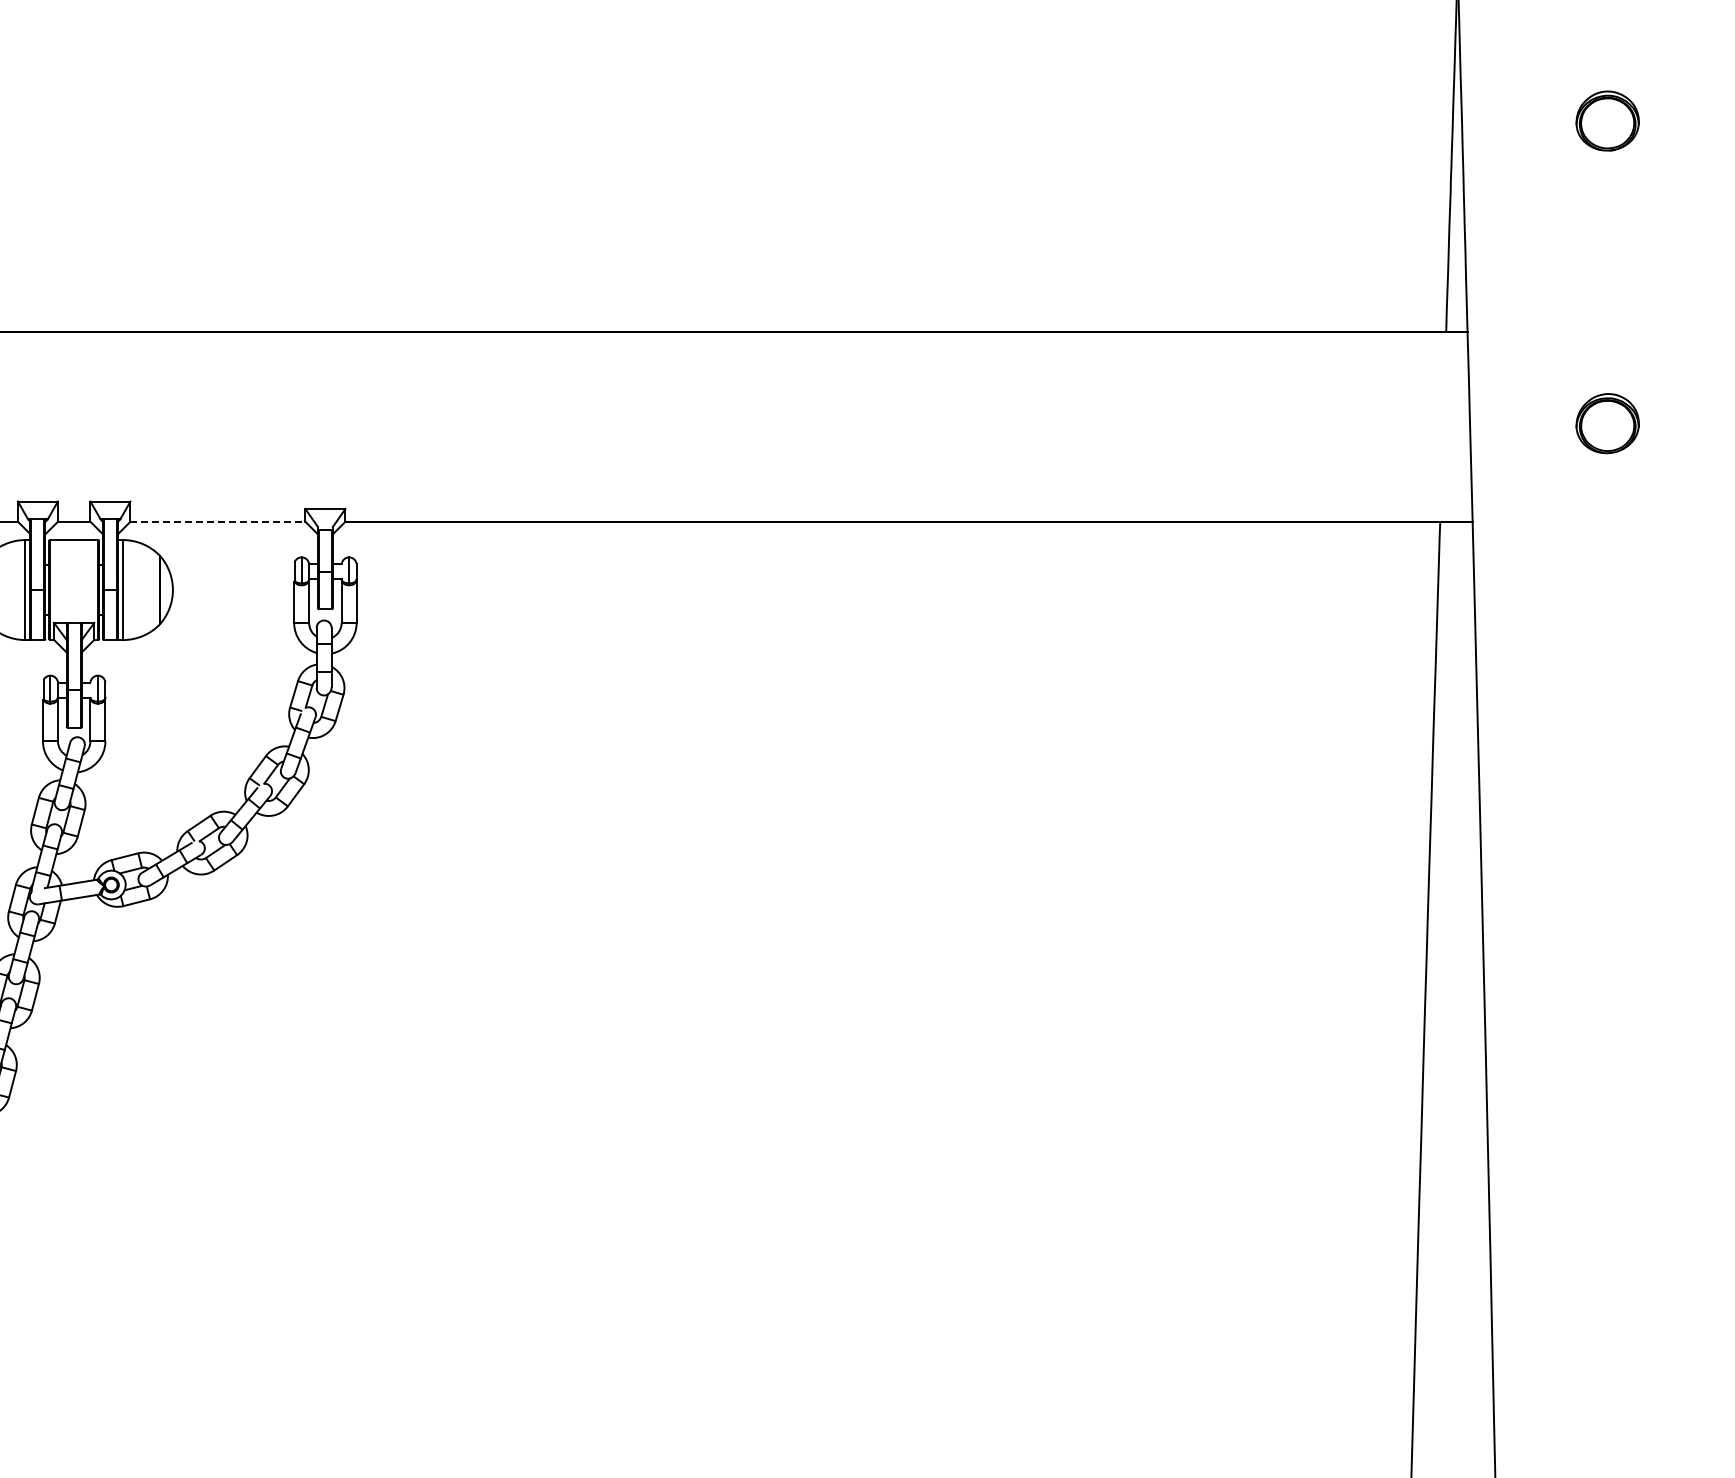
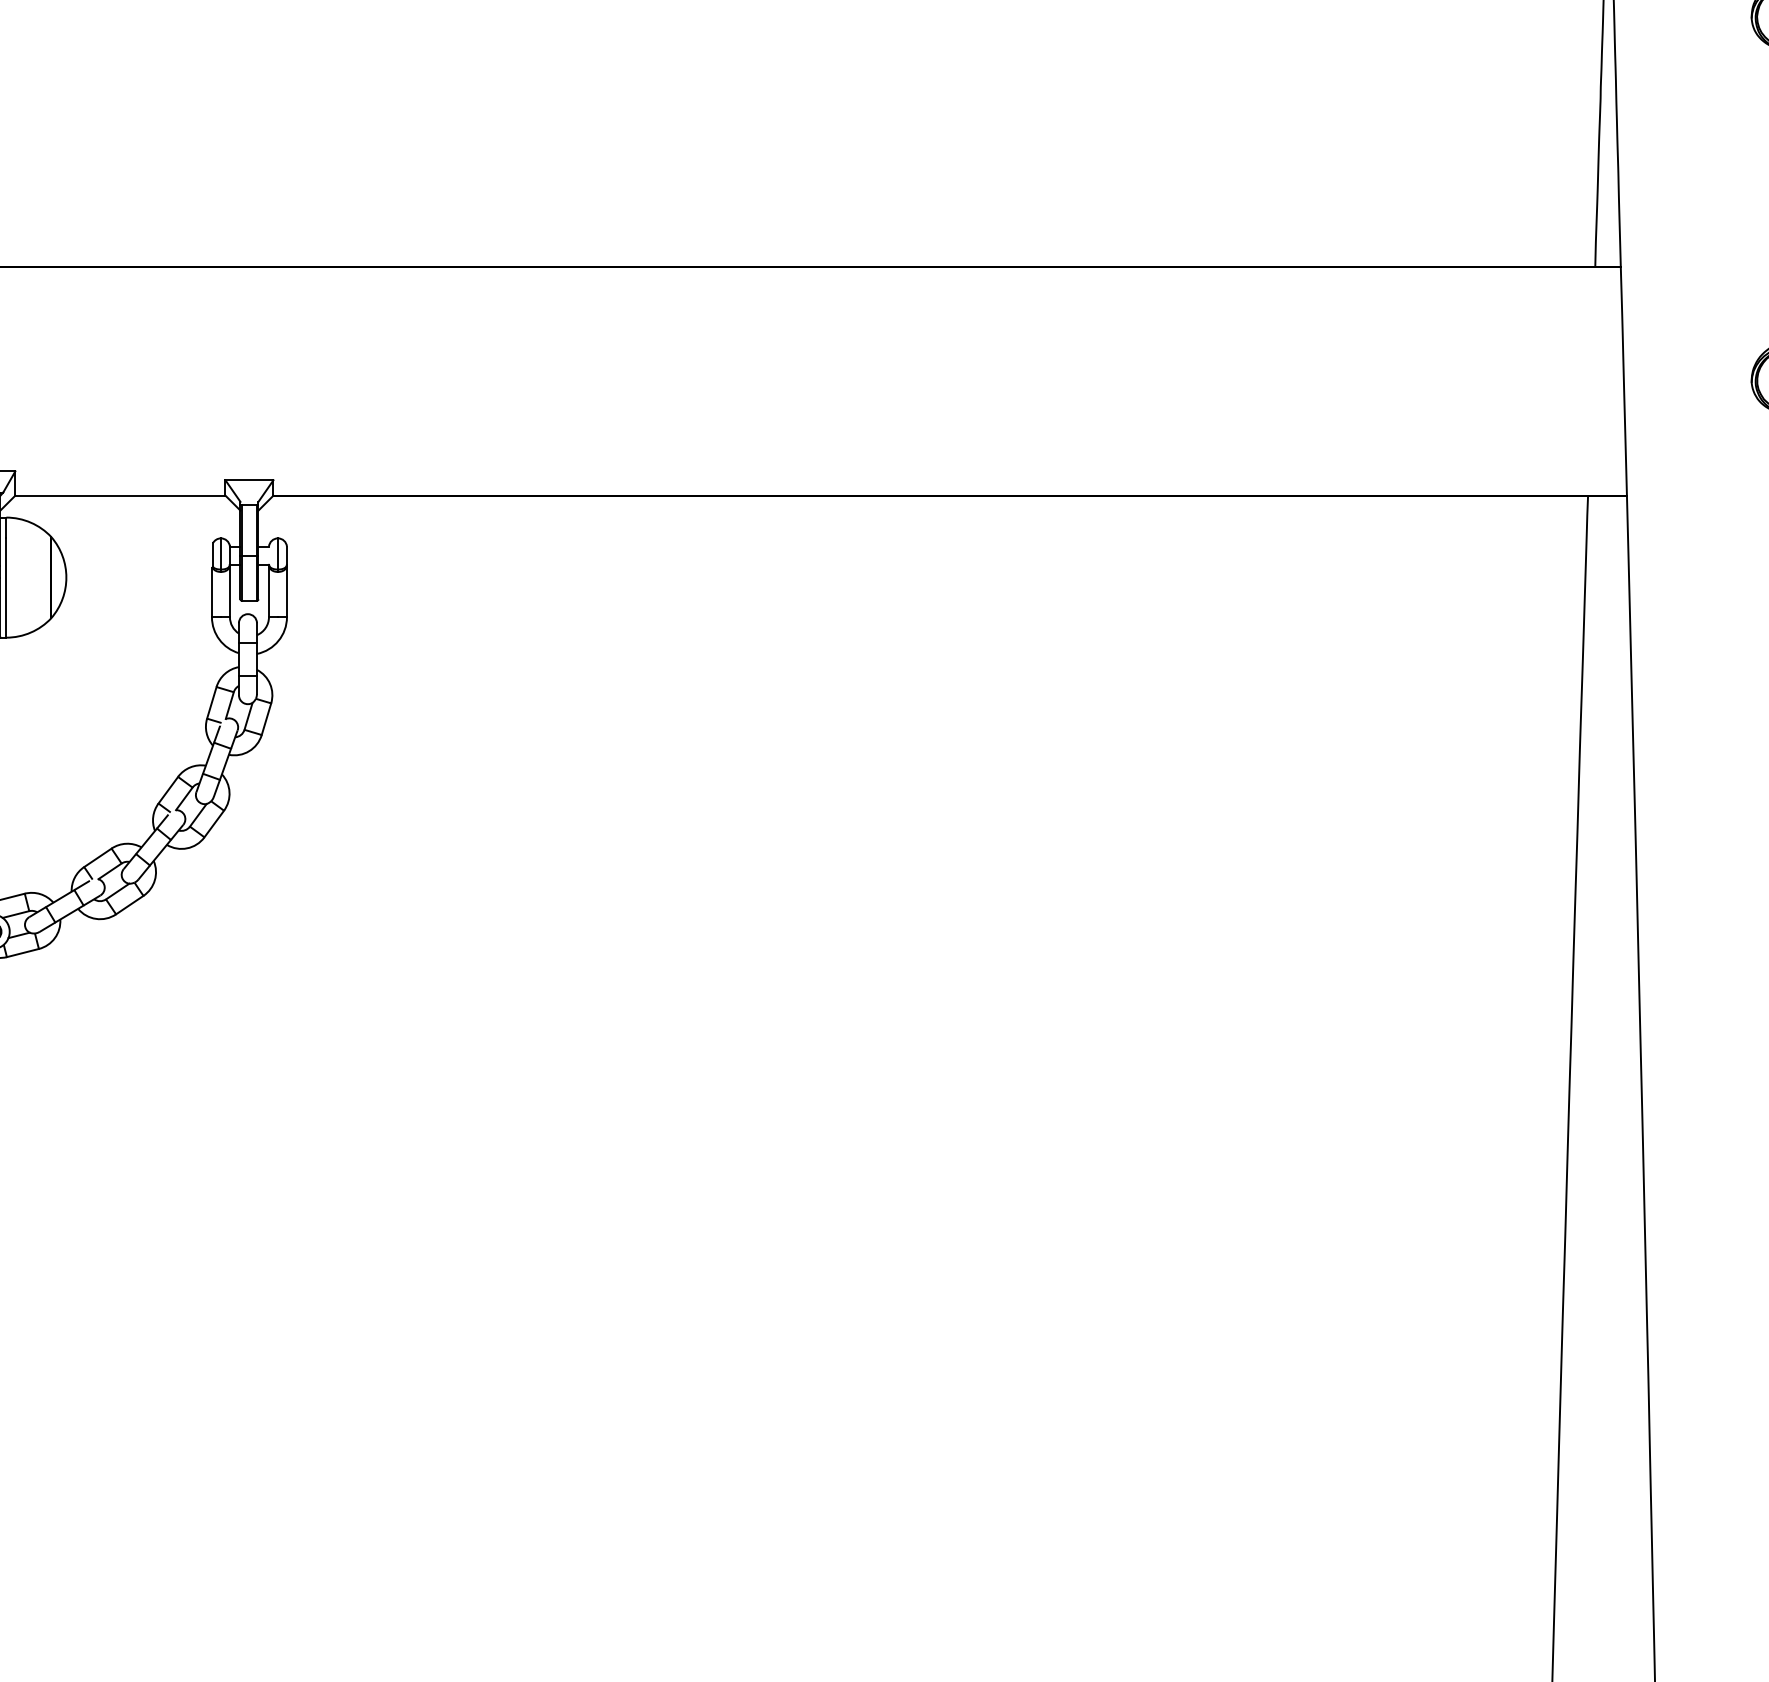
line: (218, 521) -> (121, 495), dashed -> solid

